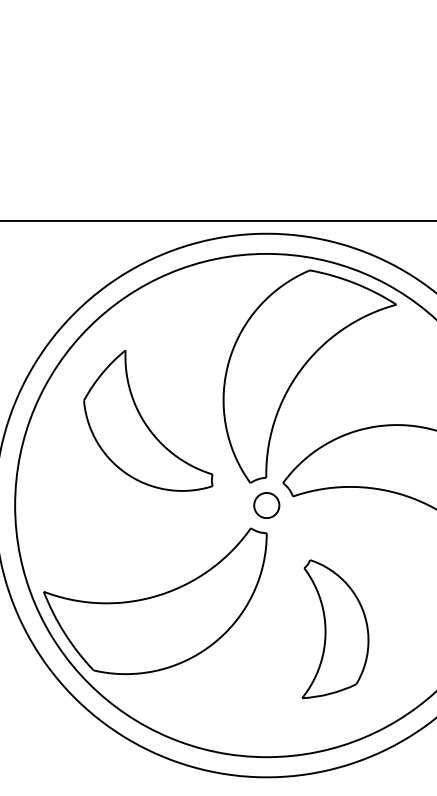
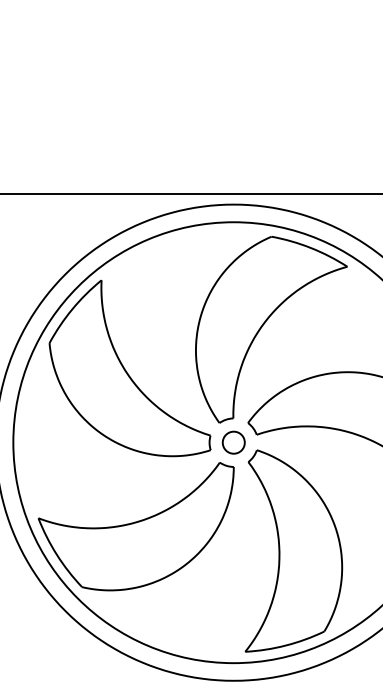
part: (147, 420) -> (129, 368), size x1.43
part: (334, 628) -> (293, 550), size x1.67

